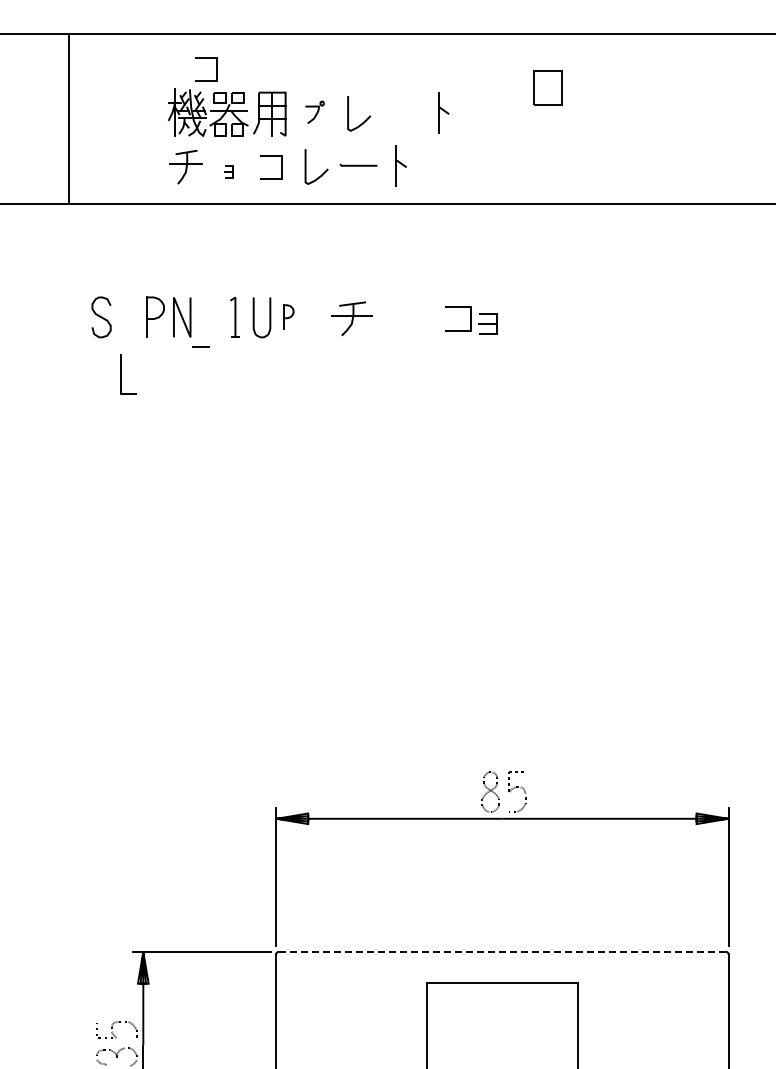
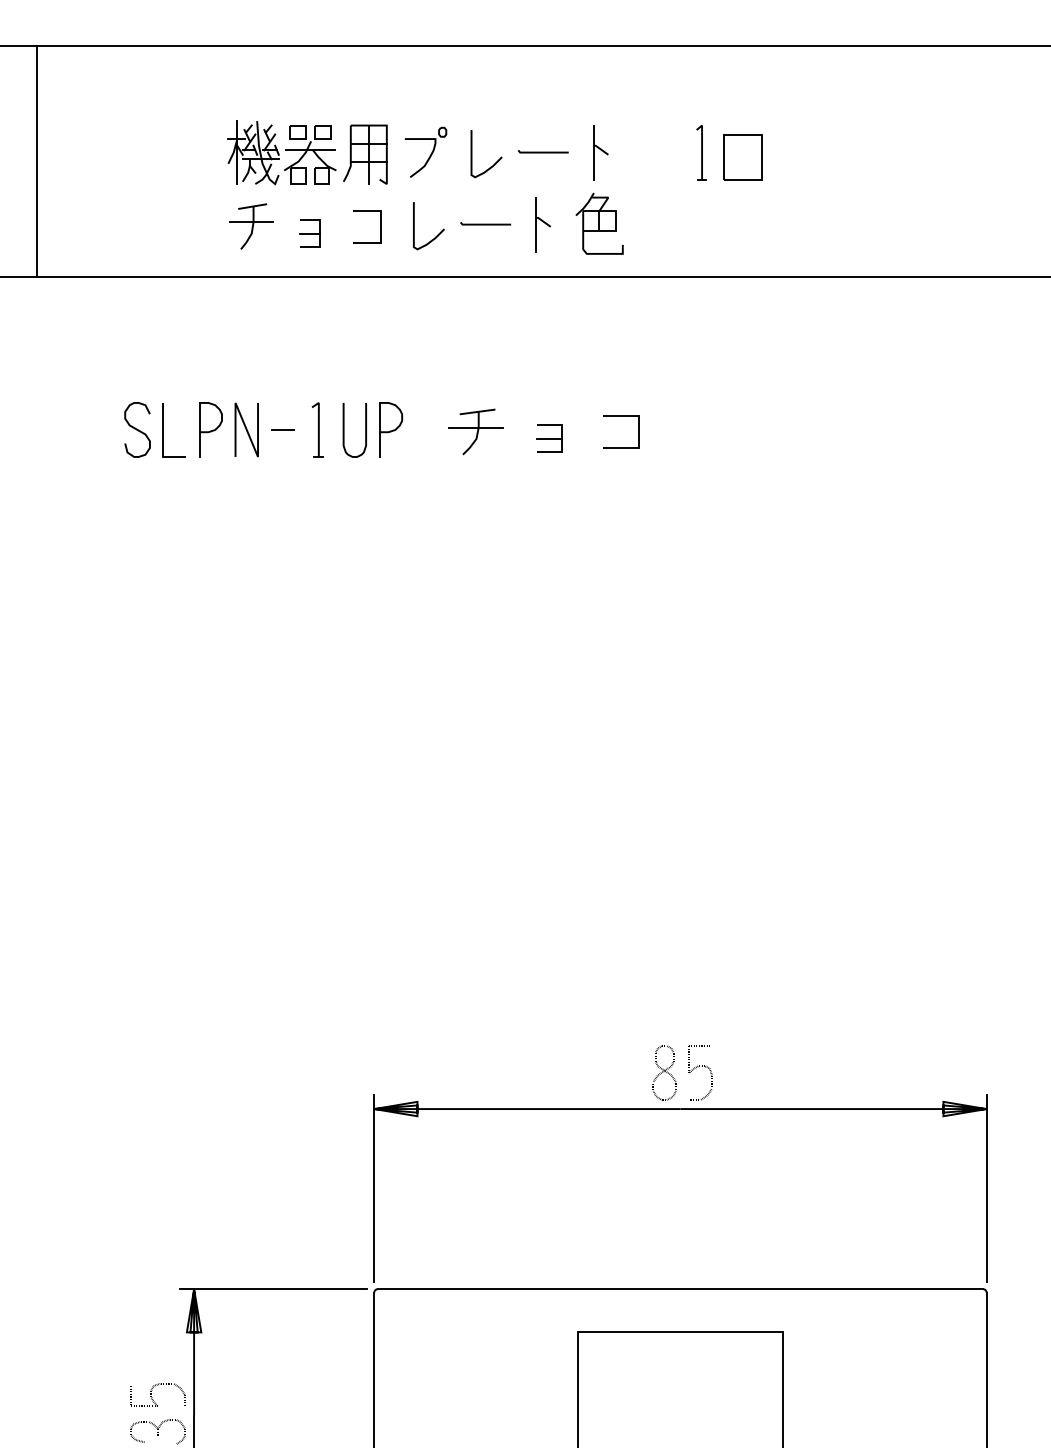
line: (216, 69) -> (293, 94), removed
part: (547, 87) -> (741, 156), moved
line: (400, 111) -> (542, 151), added
part: (314, 112) -> (425, 152), size x1.67
part: (517, 112) -> (700, 152), added
line: (68, 119) -> (37, 161), moved
part: (442, 165) -> (599, 224), added
part: (228, 171) -> (309, 232), size x1.67
part: (288, 316) -> (390, 428), size x1.67
part: (487, 323) -> (549, 438), moved
line: (200, 346) -> (282, 428), moved
line: (121, 374) -> (164, 430), moved
line: (501, 951) -> (679, 1288), dashed -> solid

